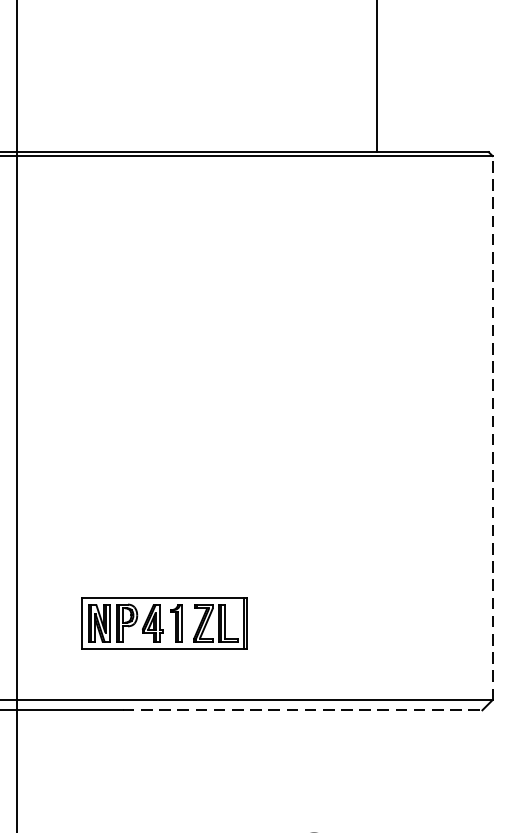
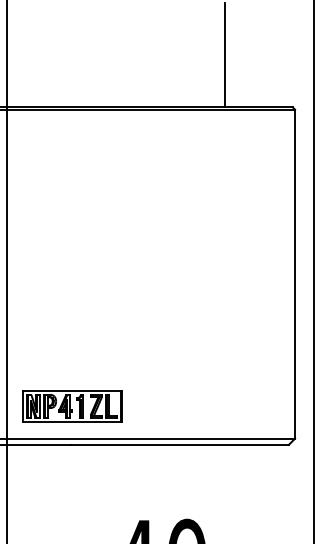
line: (493, 428) -> (295, 274), dashed -> solid
part: (164, 623) -> (72, 406), moved
line: (303, 709) -> (180, 444), dashed -> solid

